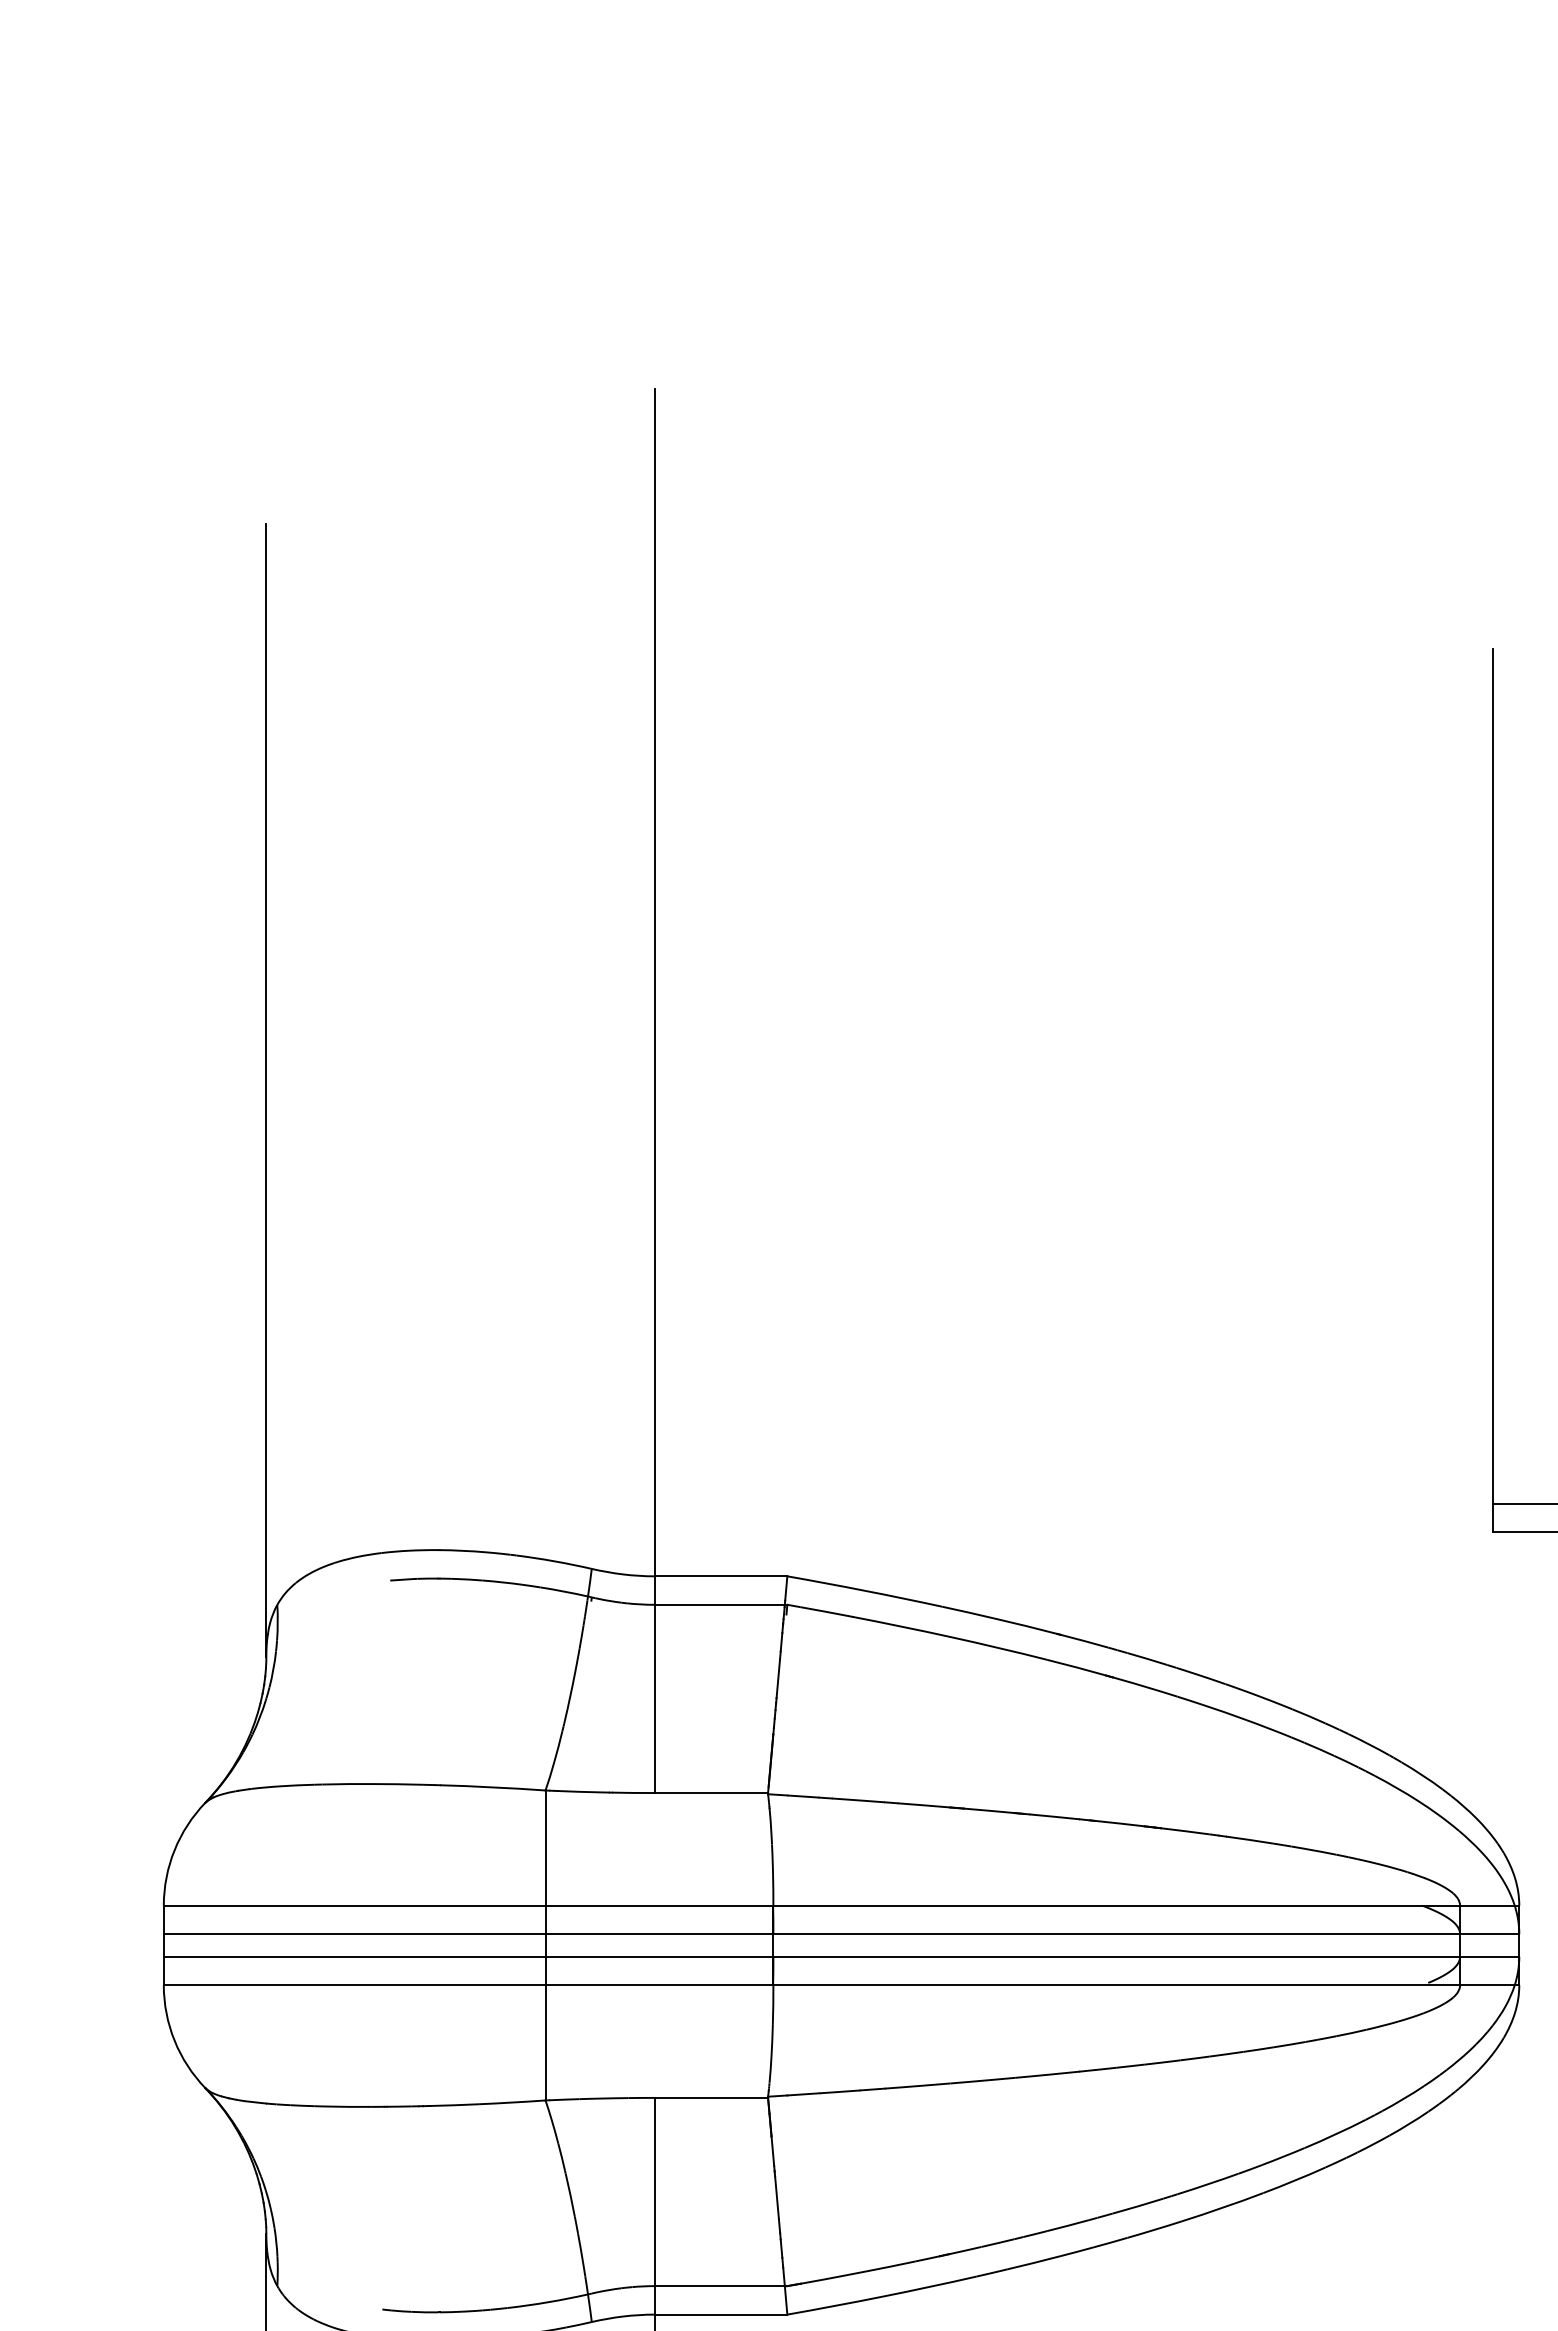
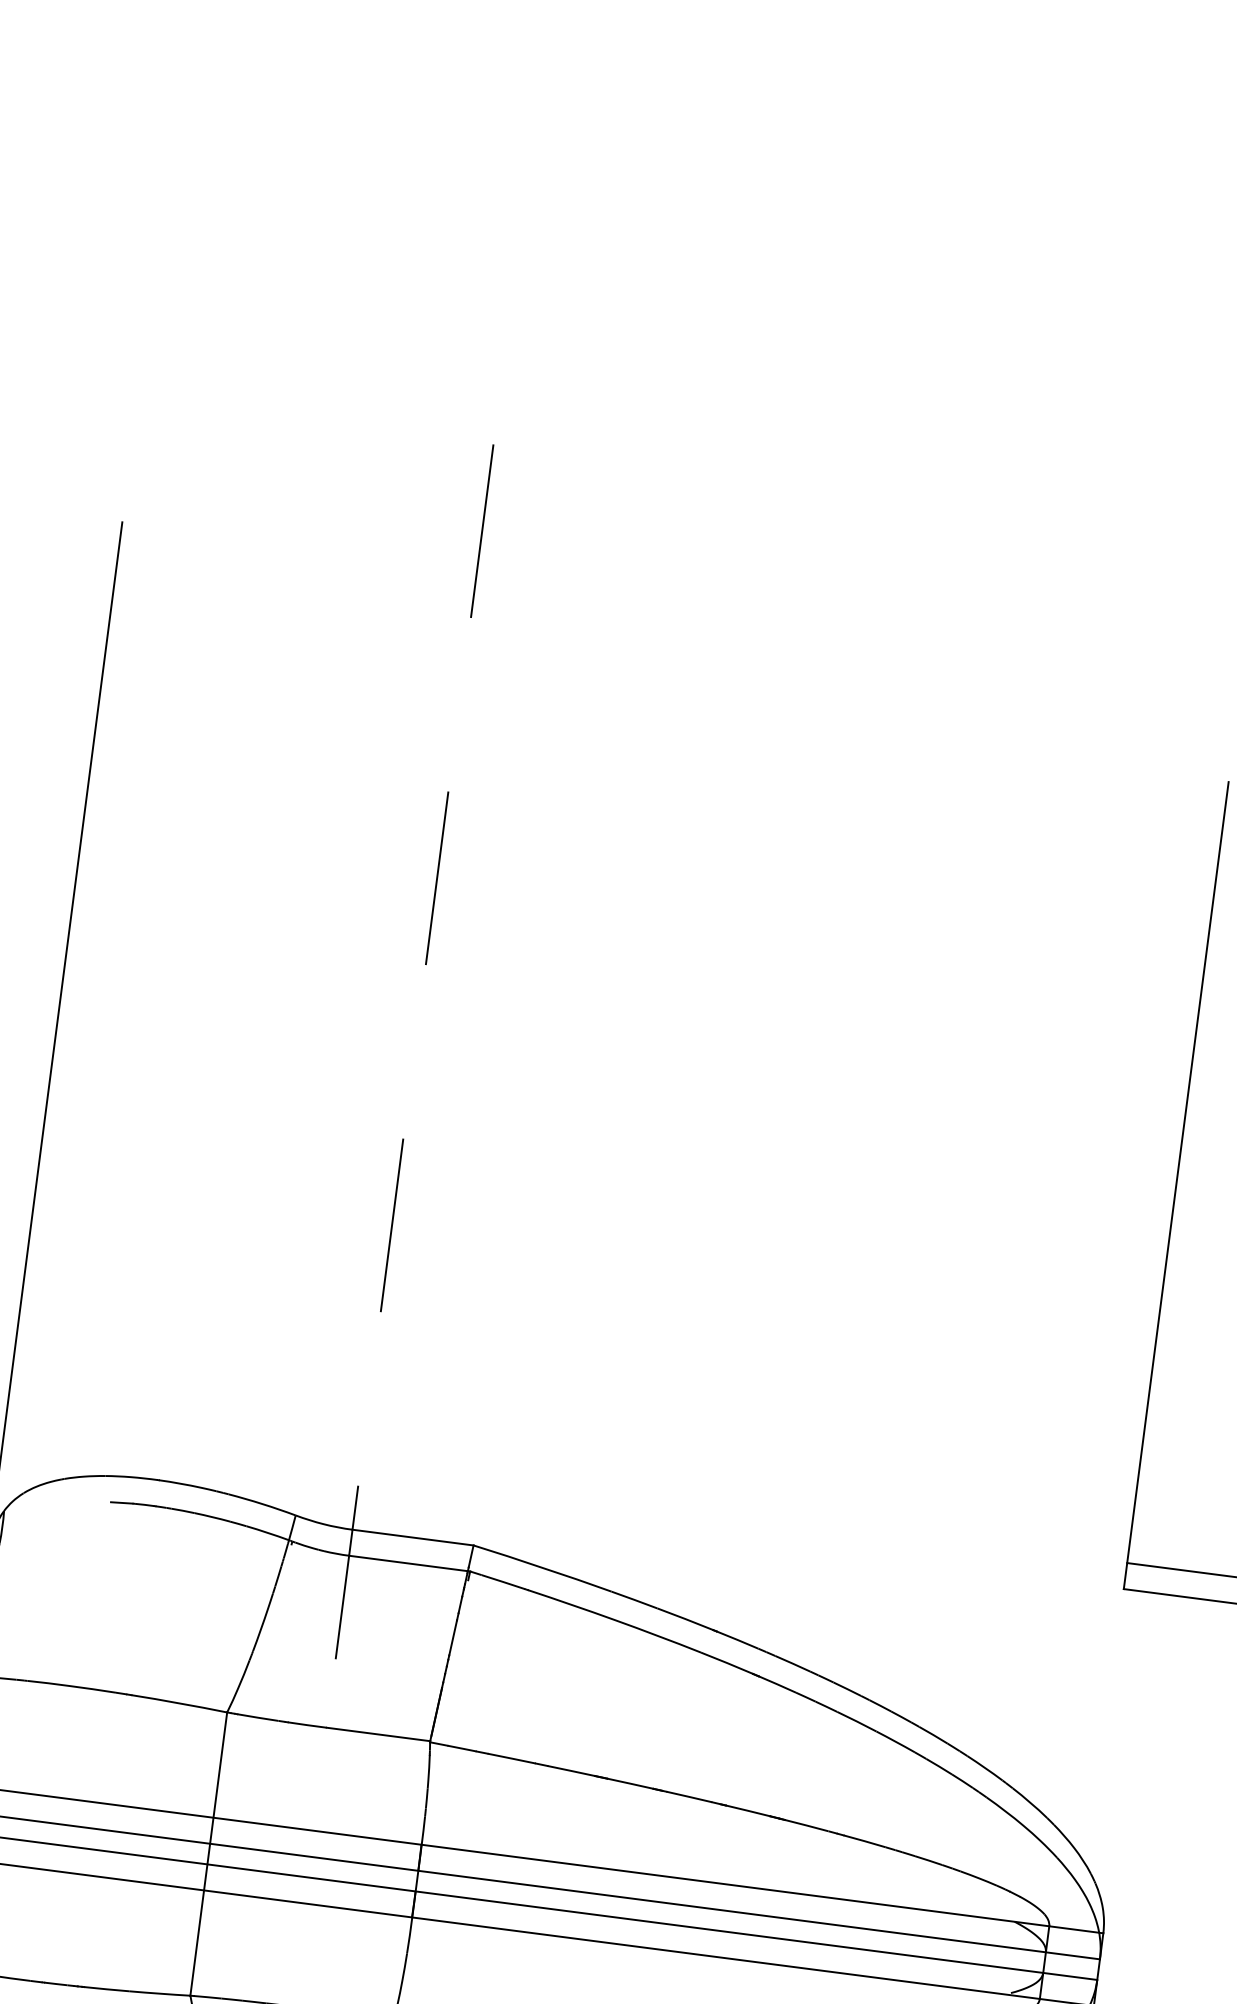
line: (654, 1091) -> (409, 1086), solid -> dashed

